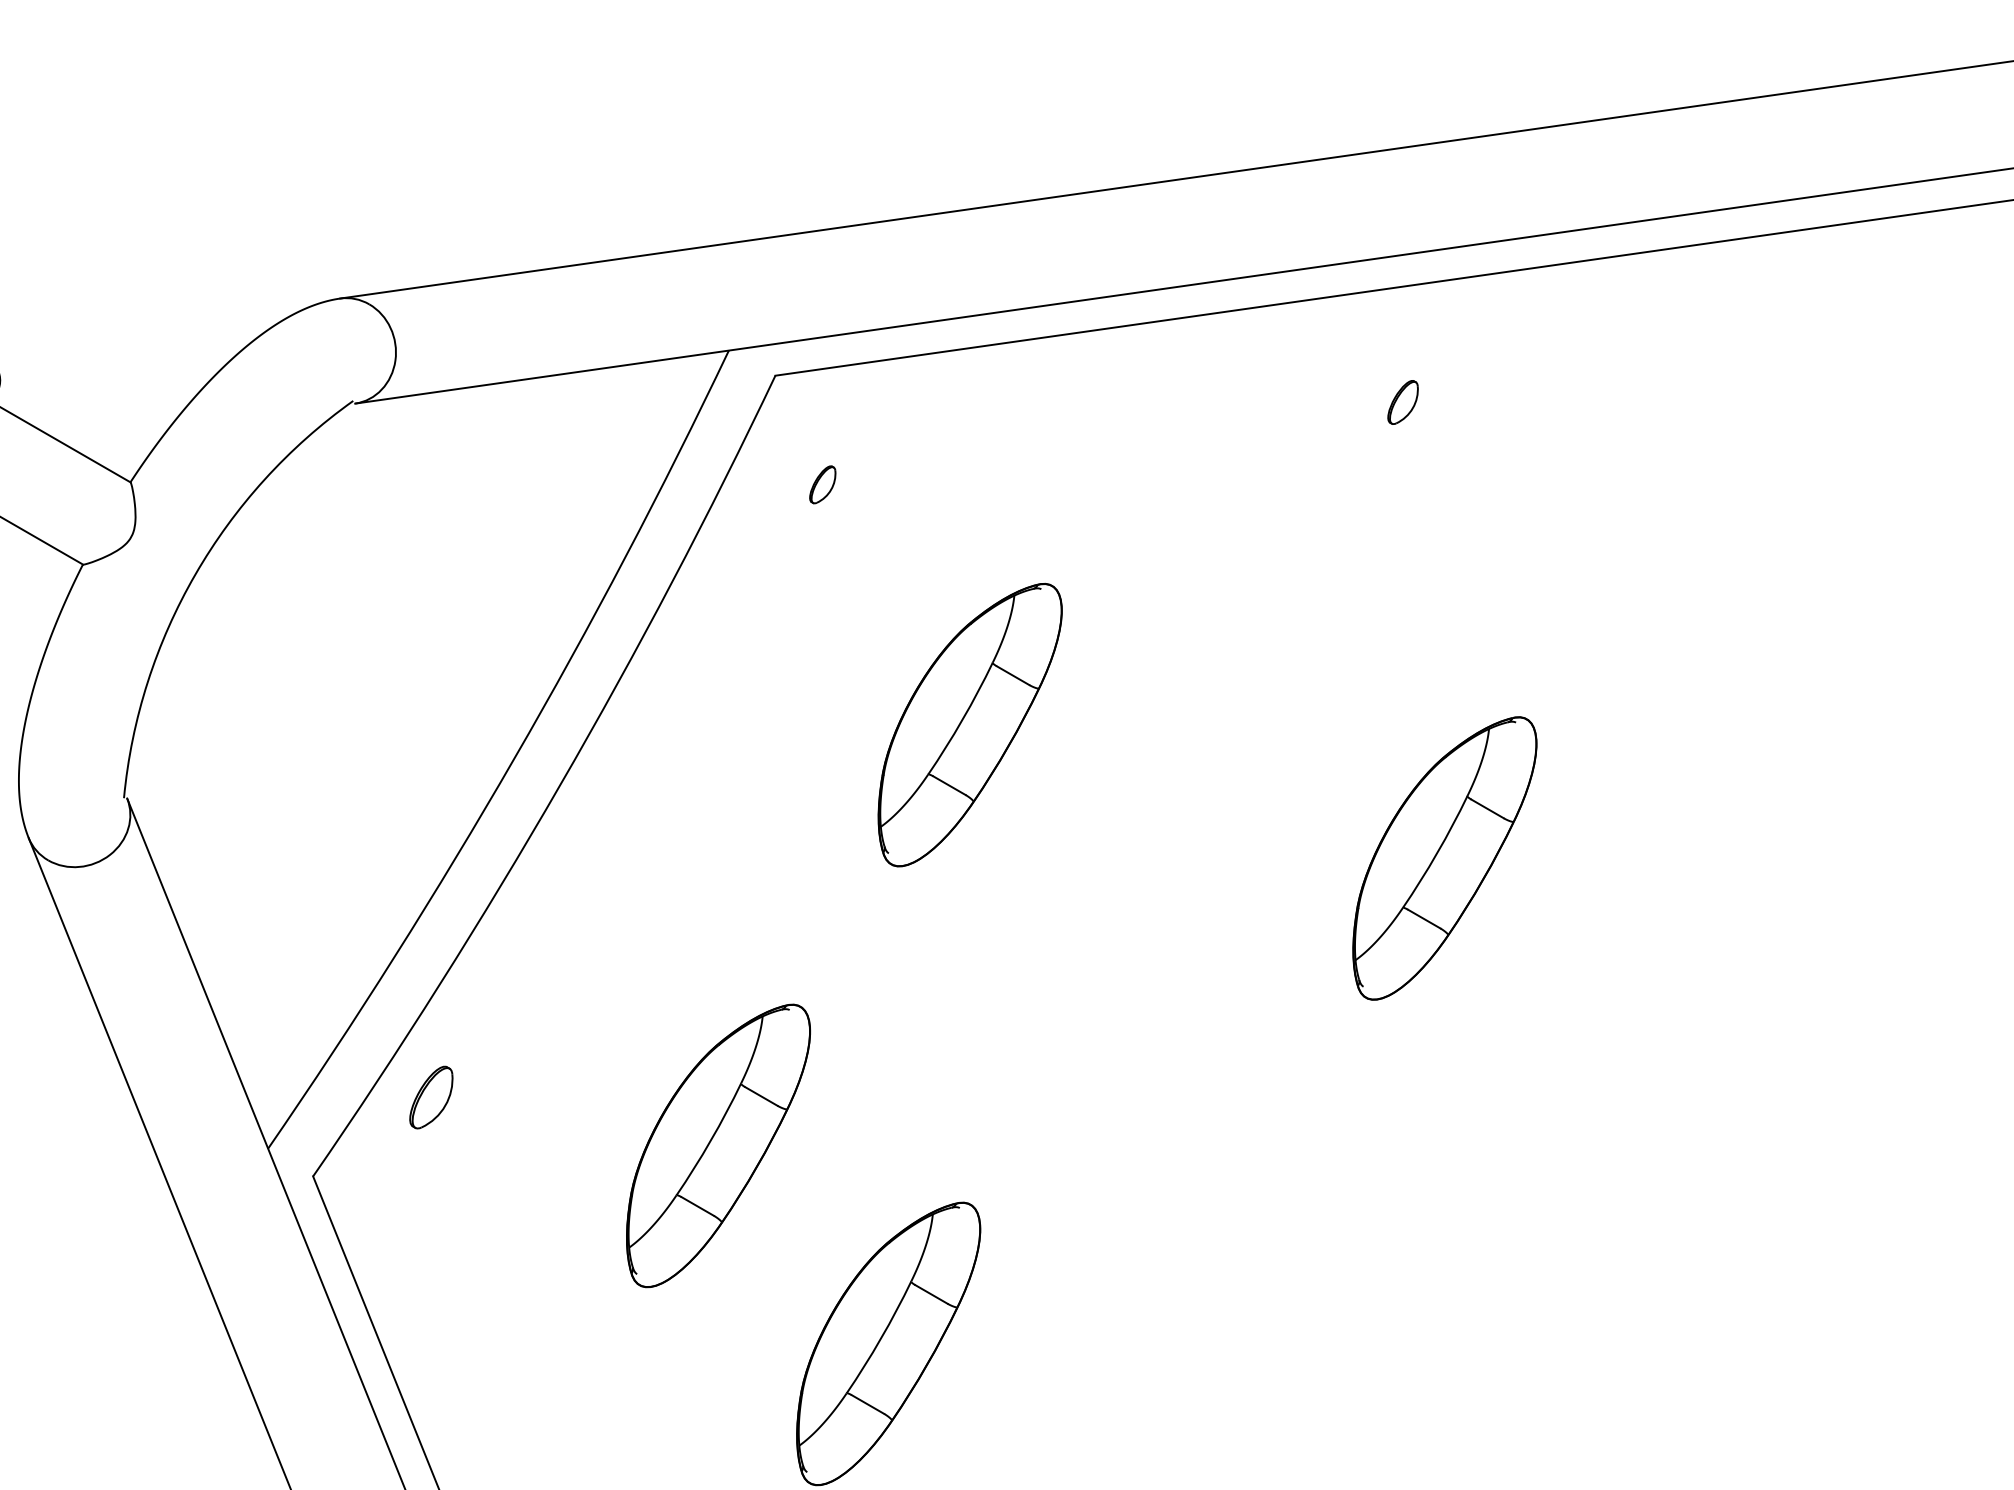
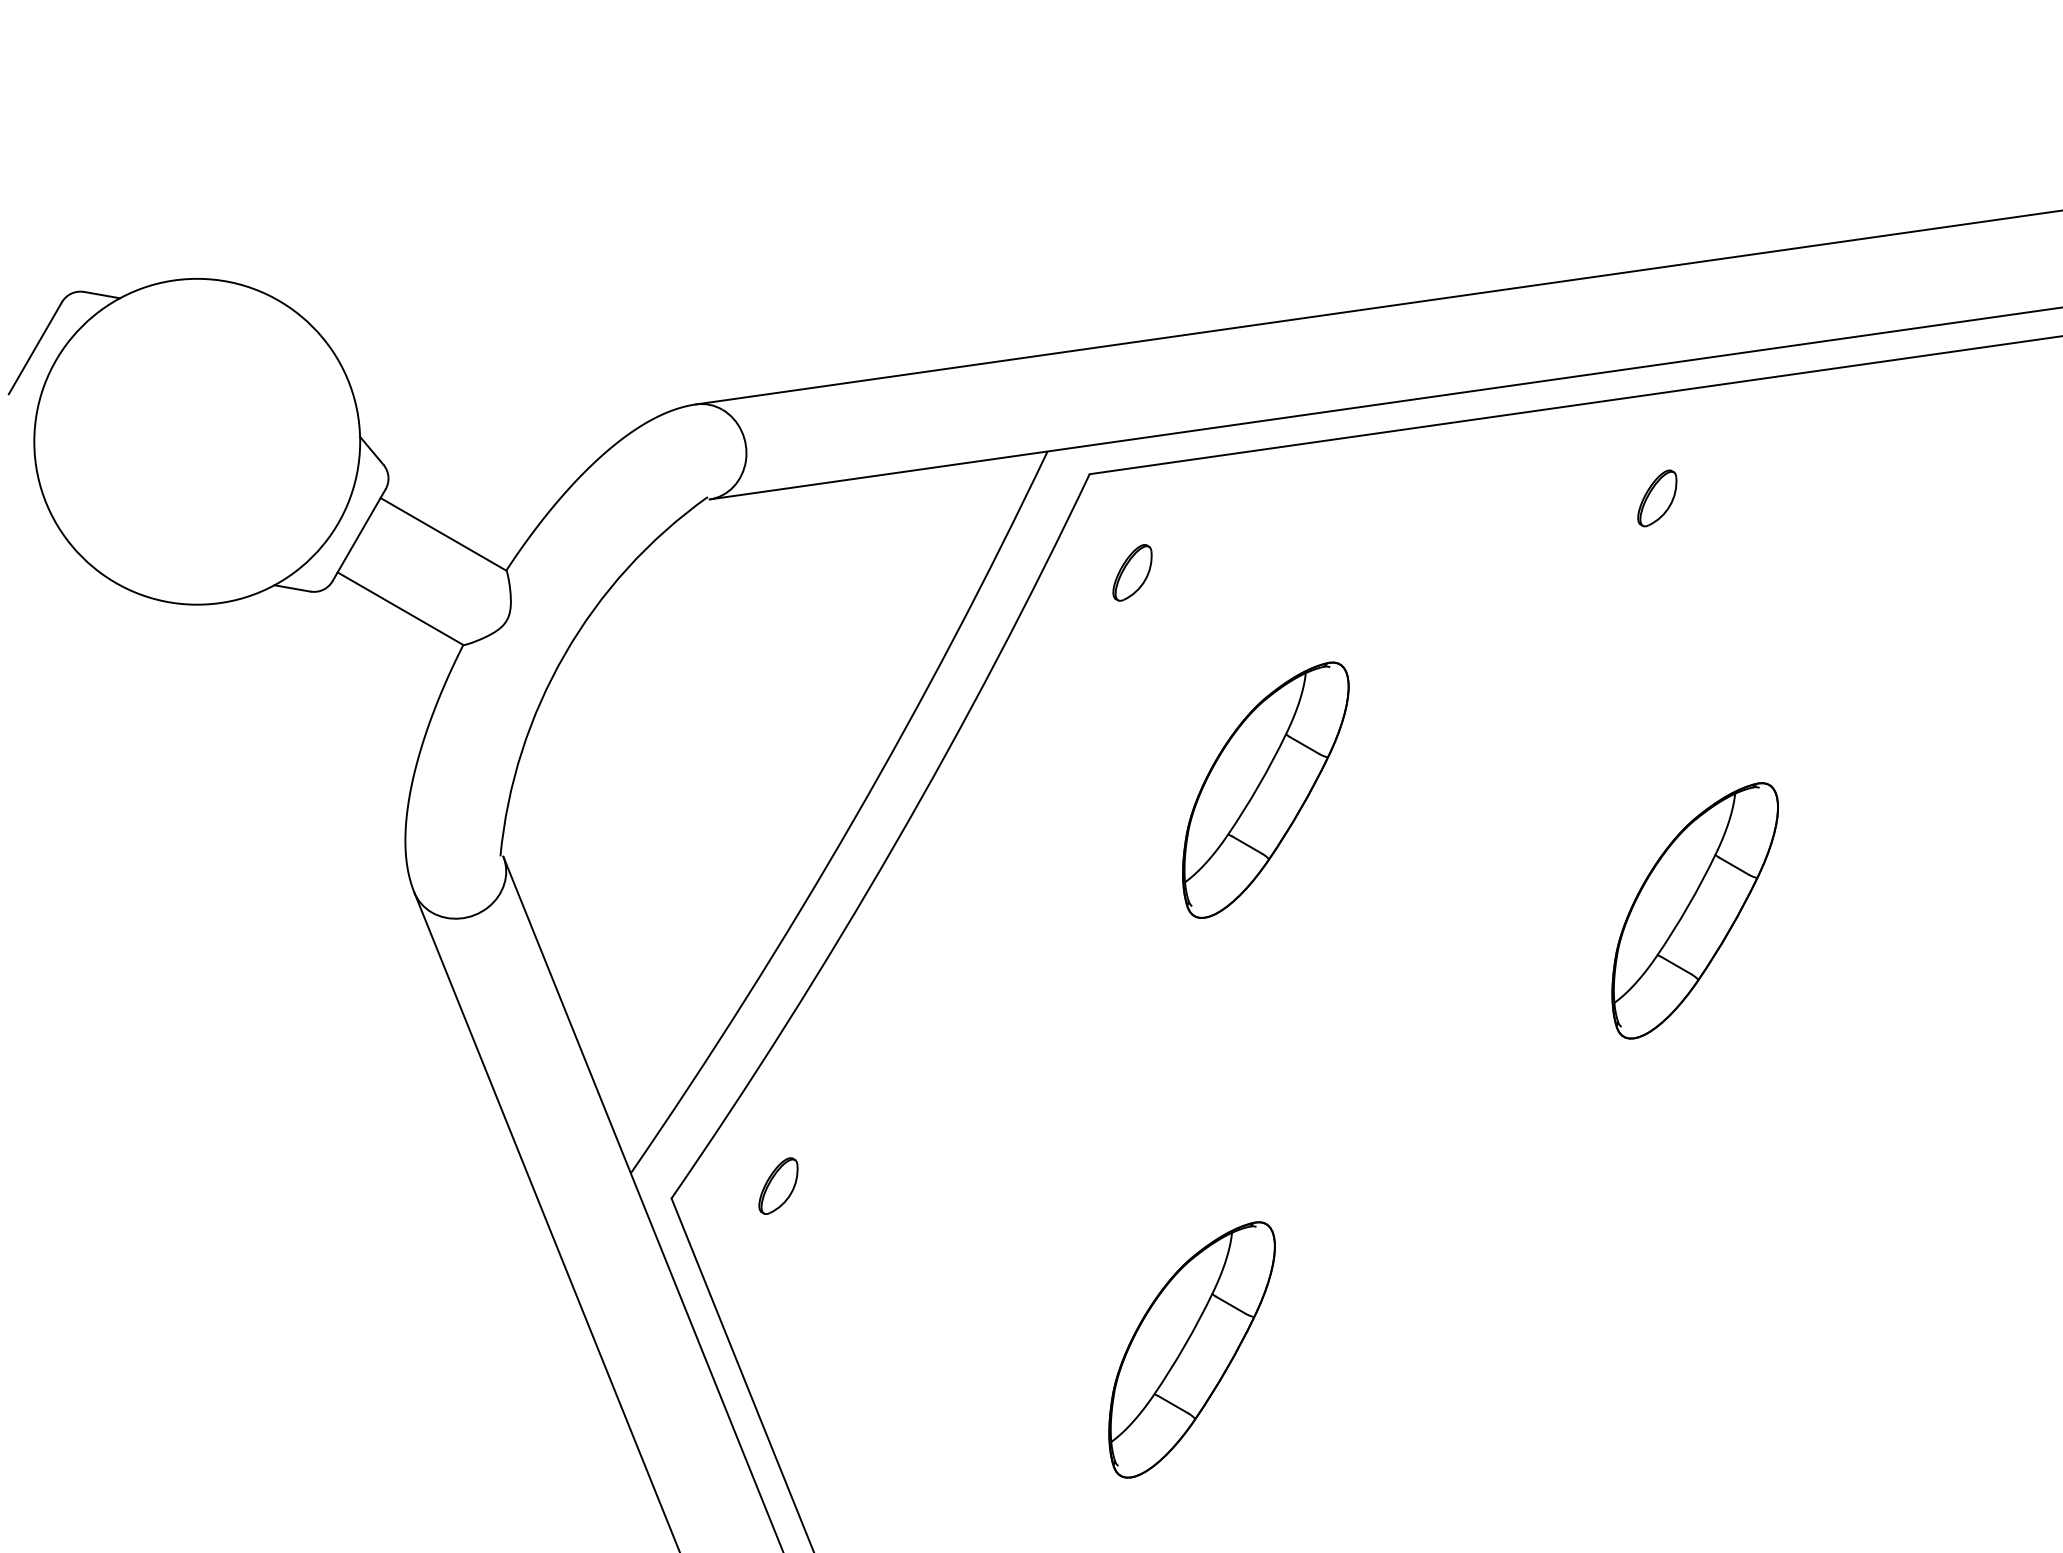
part: (1403, 402) -> (1657, 498), size x1.43
part: (822, 484) -> (1132, 572), size x1.67
part: (431, 1096) -> (778, 1185), moved
part: (717, 1145) -> (1037, 1170), removed

